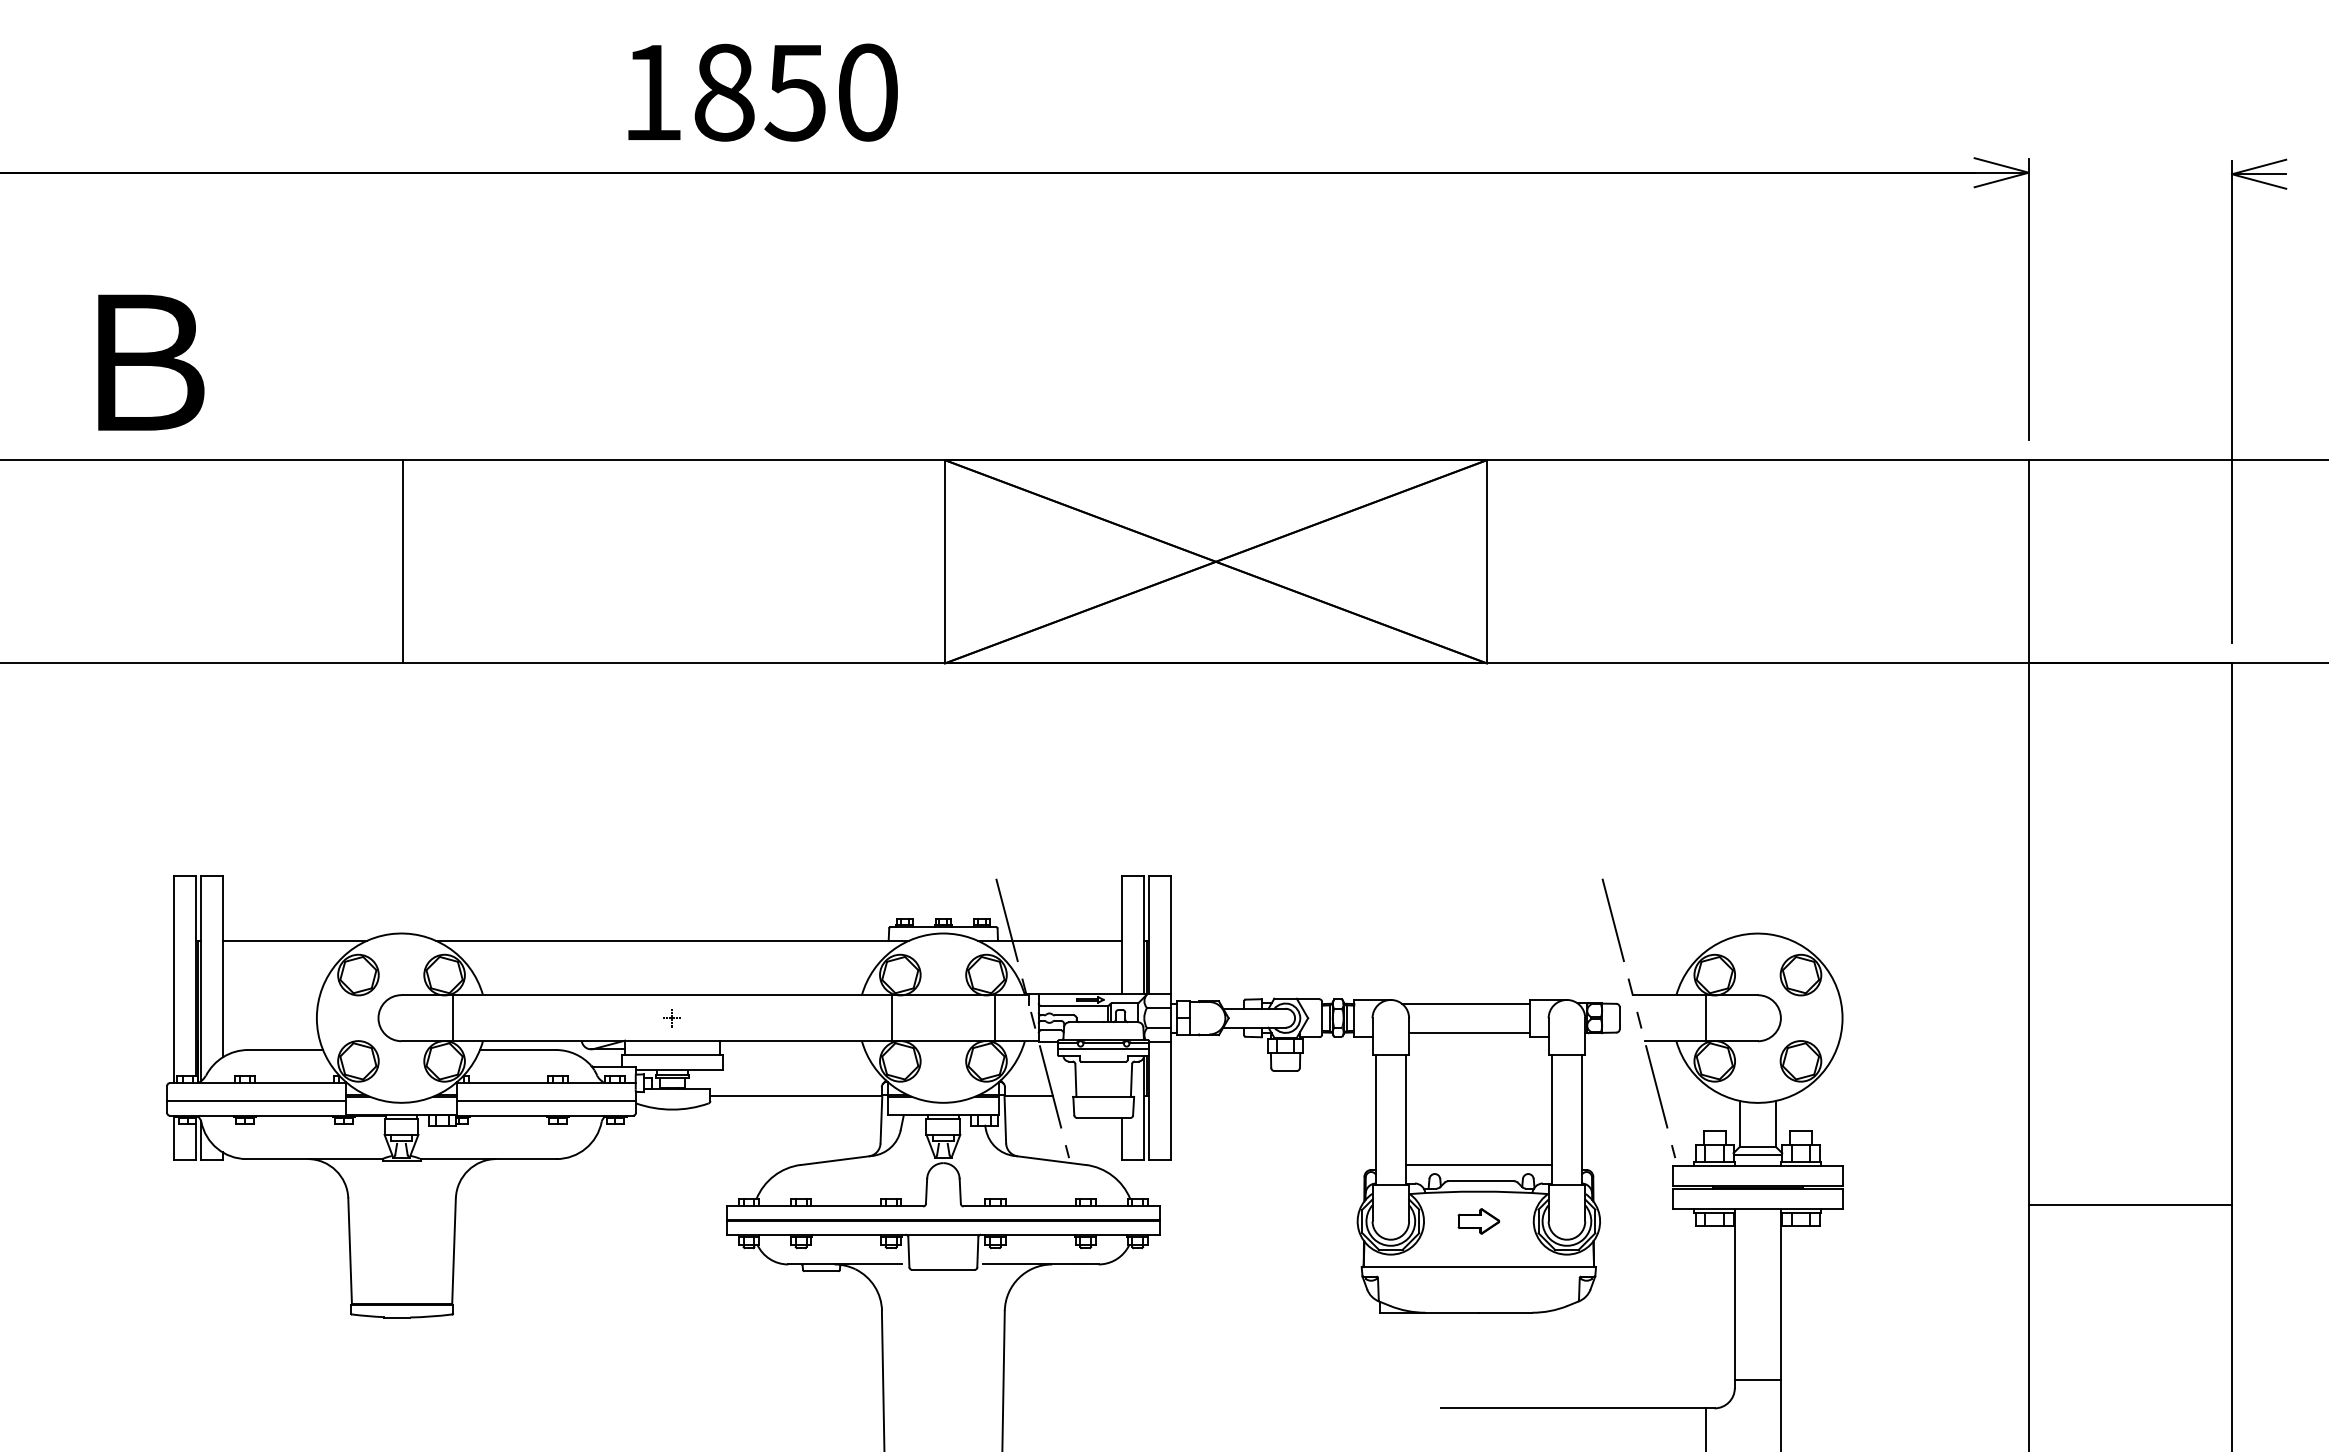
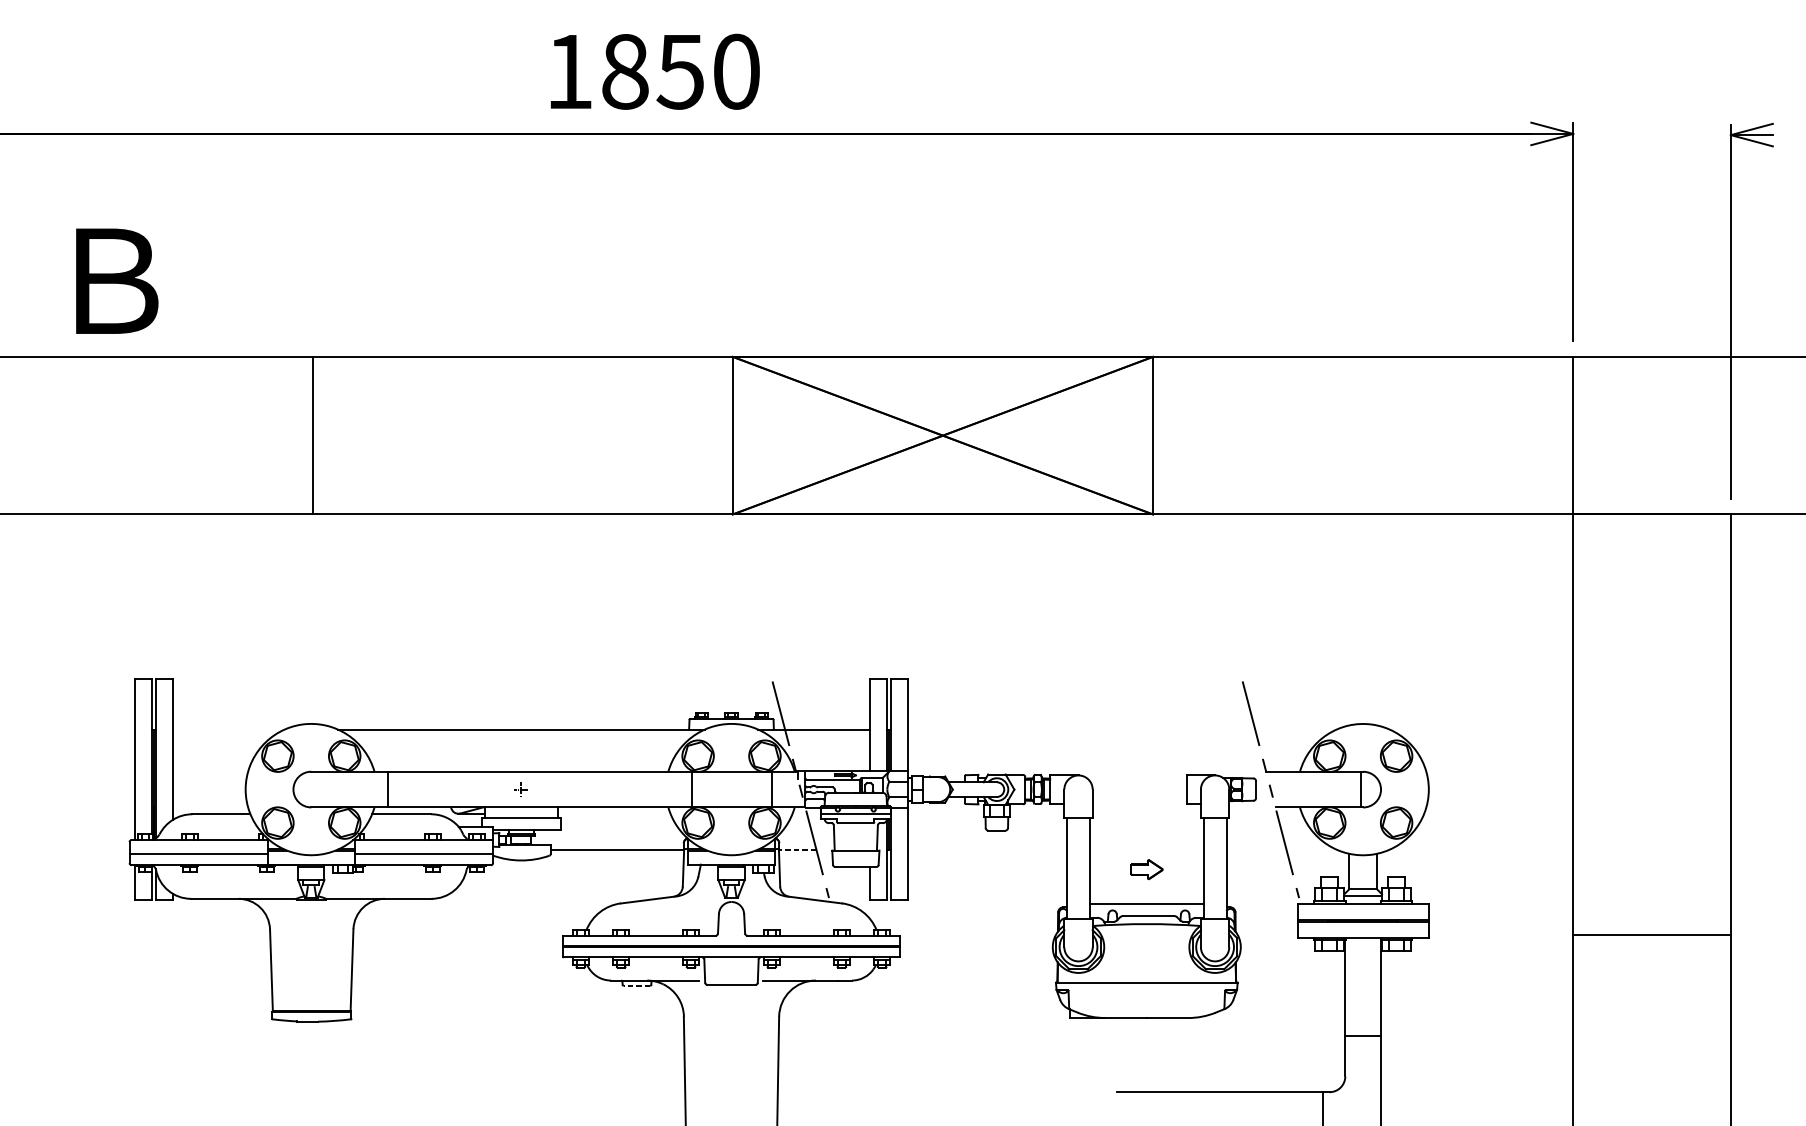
text: (762, 92) -> (654, 71), moved
line: (294, 940) -> (228, 729), removed
line: (1465, 1003) -> (1136, 778), removed
line: (453, 1018) -> (388, 789), moved
line: (1706, 1018) -> (1361, 789), moved
line: (1469, 1032) -> (1139, 800), removed
line: (1028, 1095) -> (797, 849), solid -> dashed
part: (1478, 1221) -> (1146, 869), moved
line: (821, 1271) -> (637, 986), solid -> dashed
line: (1757, 1379) -> (1362, 1035), moved

